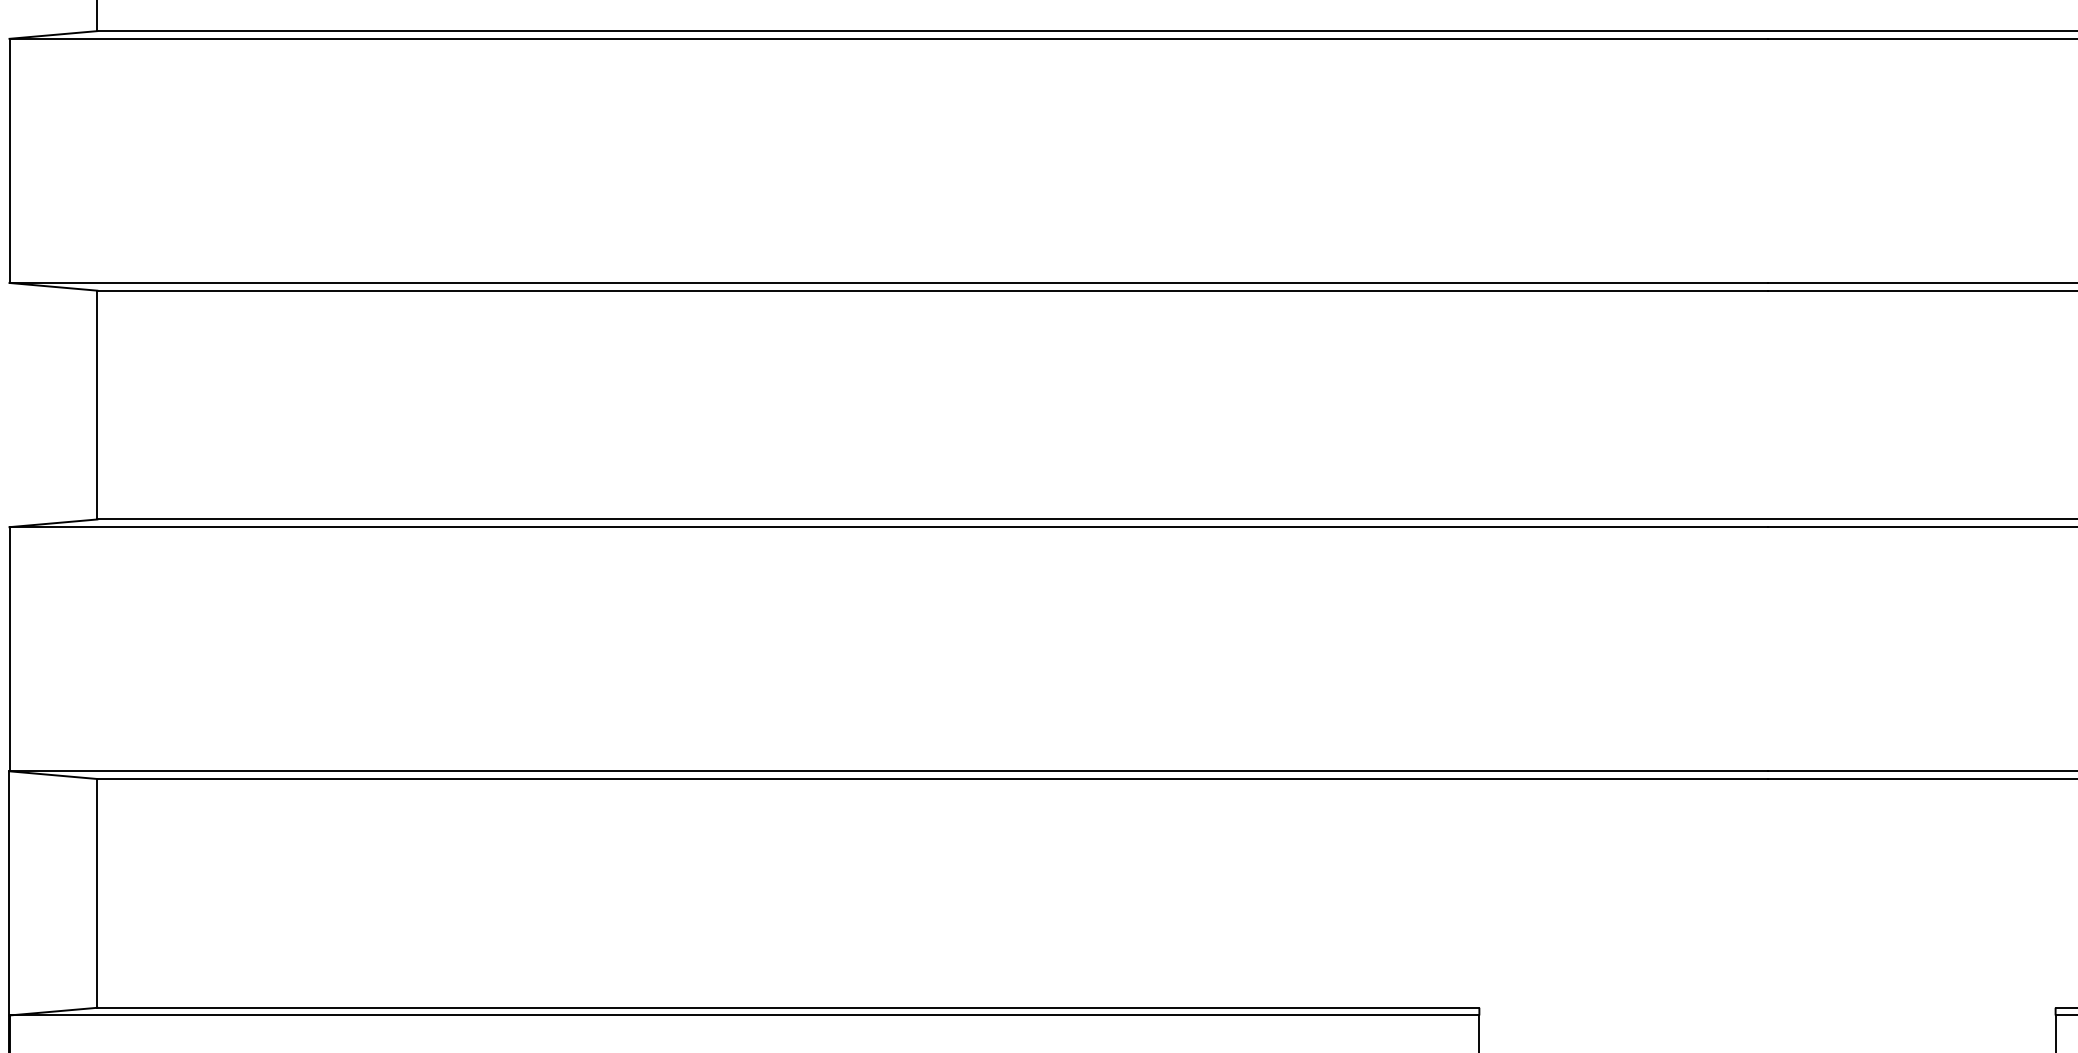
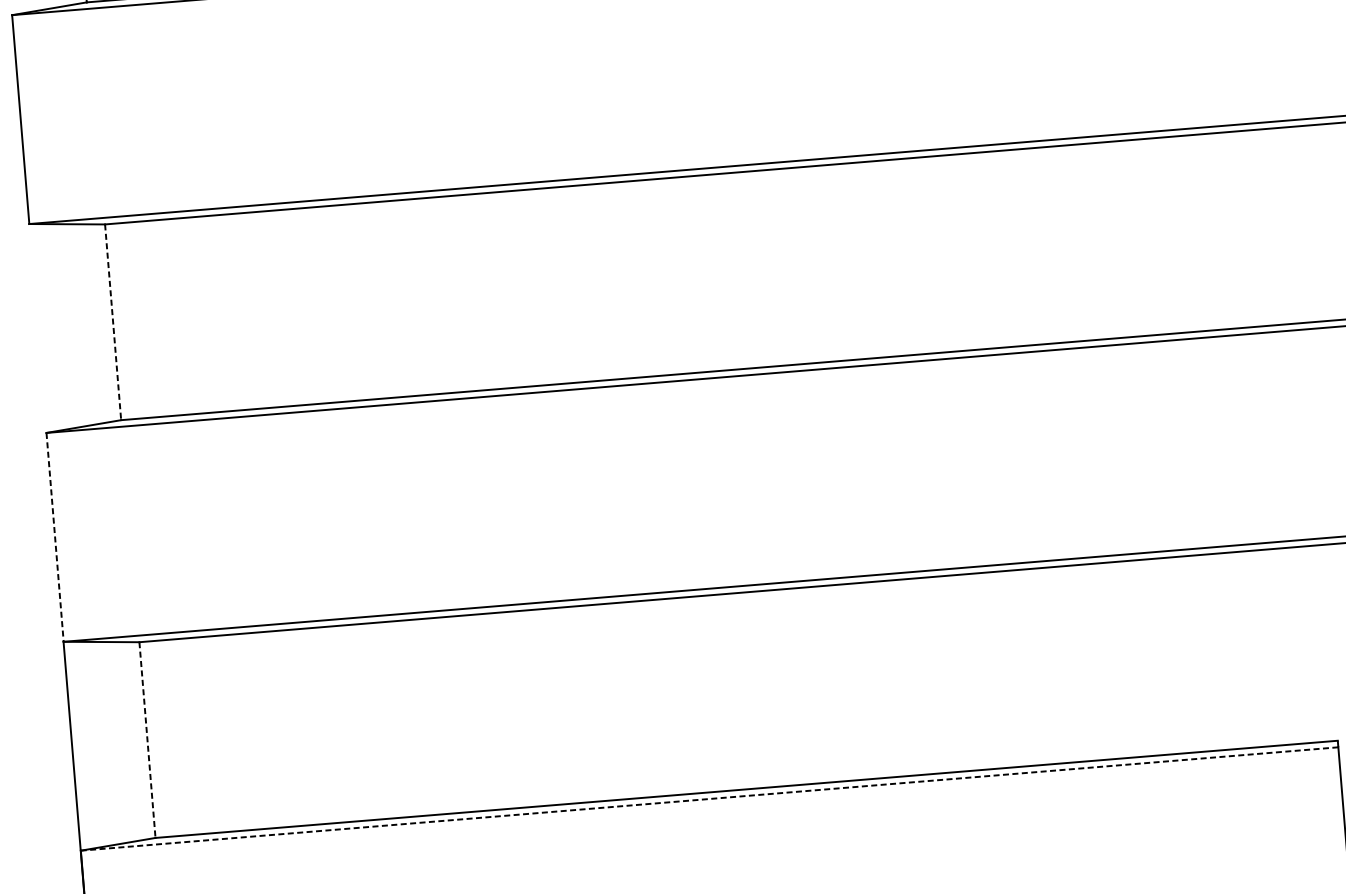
line: (97, 405) -> (113, 322), solid -> dashed
line: (9, 649) -> (55, 537), solid -> dashed
line: (97, 893) -> (147, 740), solid -> dashed
line: (744, 1015) -> (709, 799), solid -> dashed

